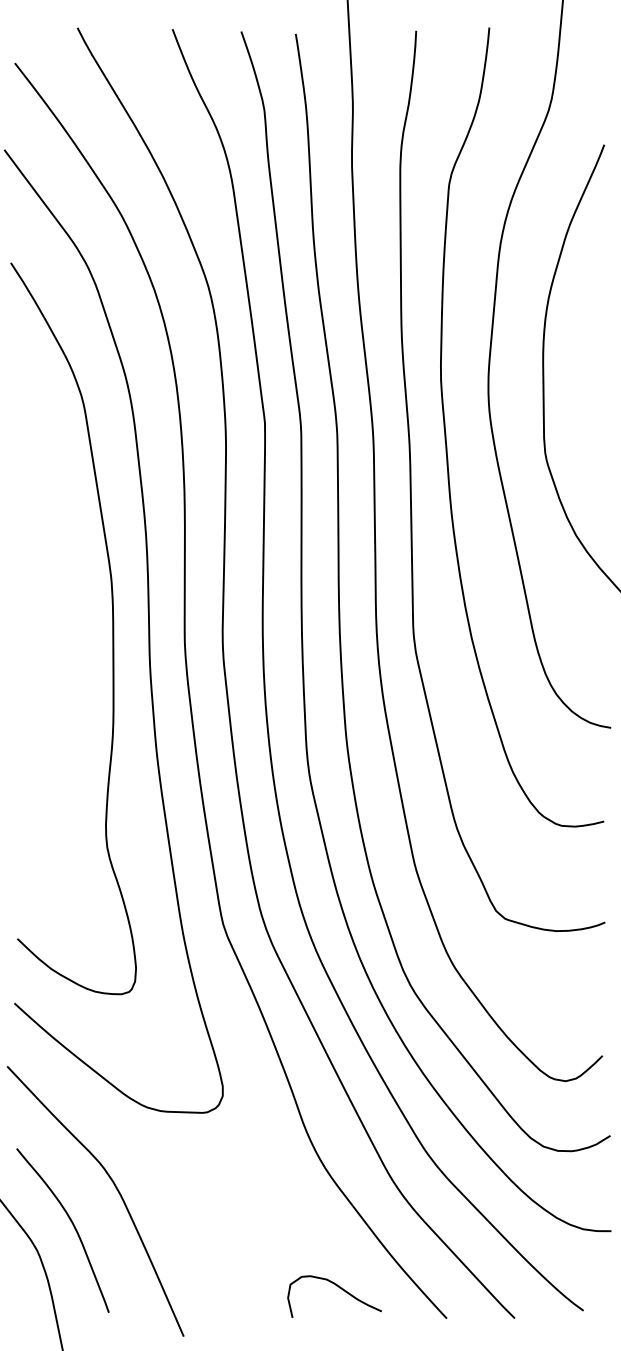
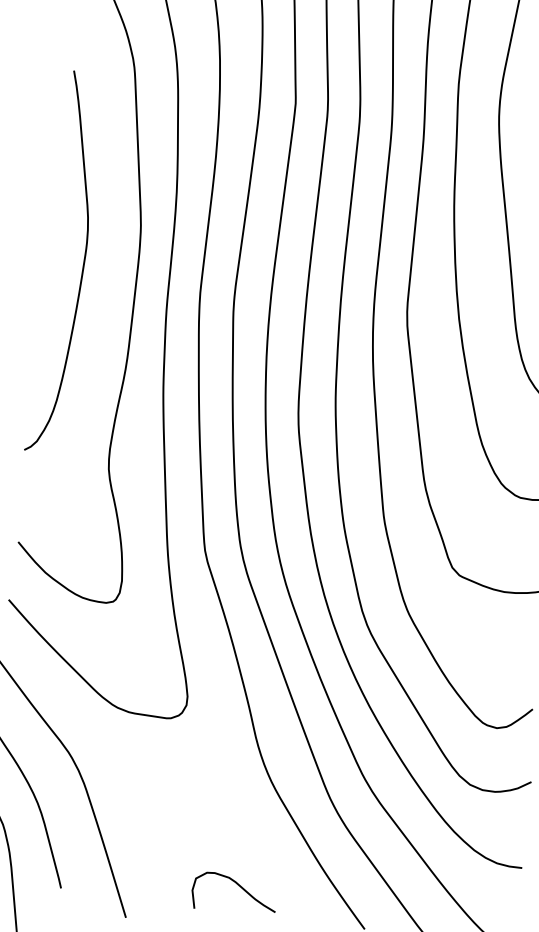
curve: (52, 626) -> (82, 264), added
curve: (339, 1288) -> (239, 887), moved

